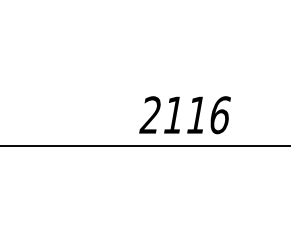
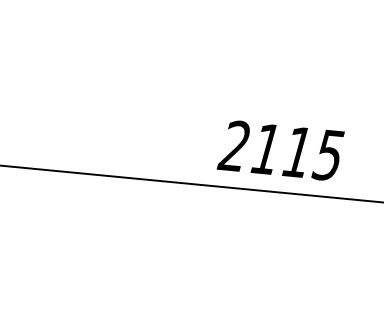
text: (219, 115) -> (328, 155), 2116 -> 2115

